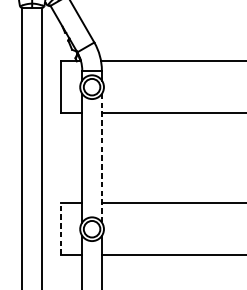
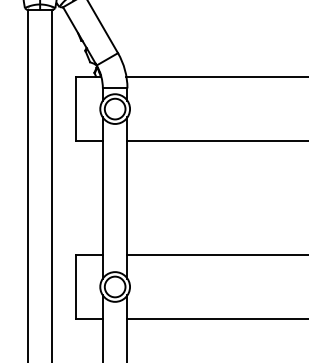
line: (101, 158) -> (127, 198), dashed -> solid
line: (61, 228) -> (76, 286), dashed -> solid

